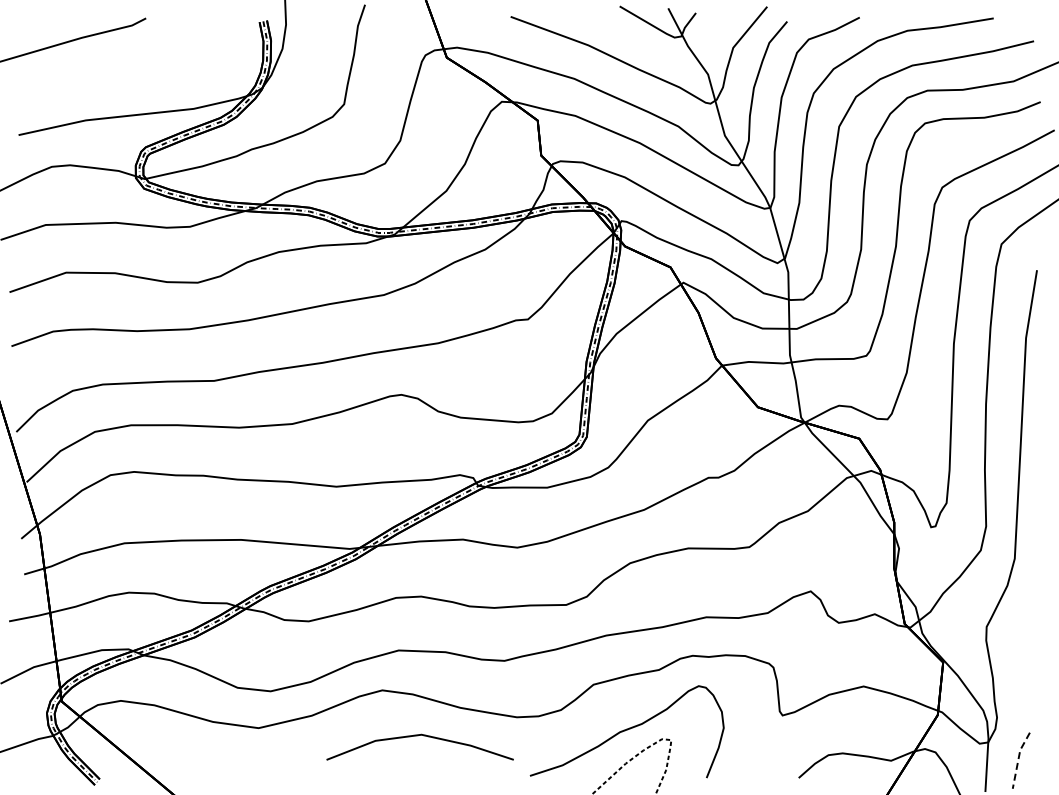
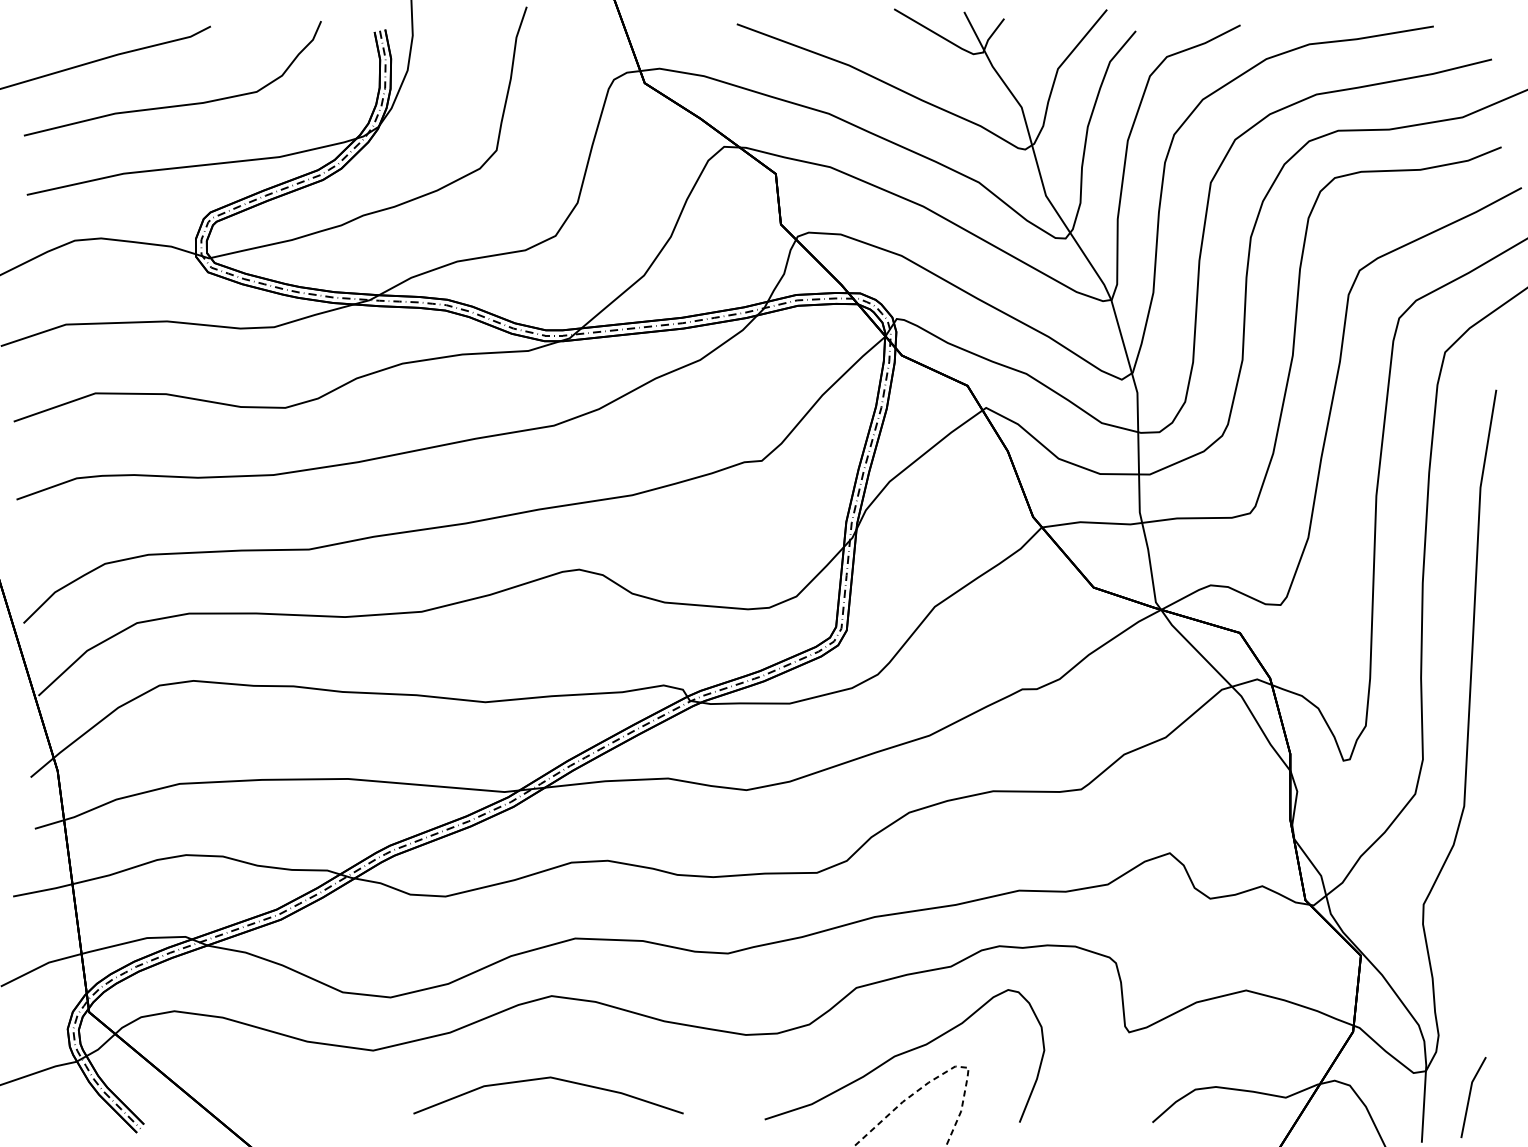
curve: (120, 72) -> (173, 104), added
line: (418, 736) -> (546, 1079), moved
line: (1018, 759) -> (1469, 1095), dashed -> solid

